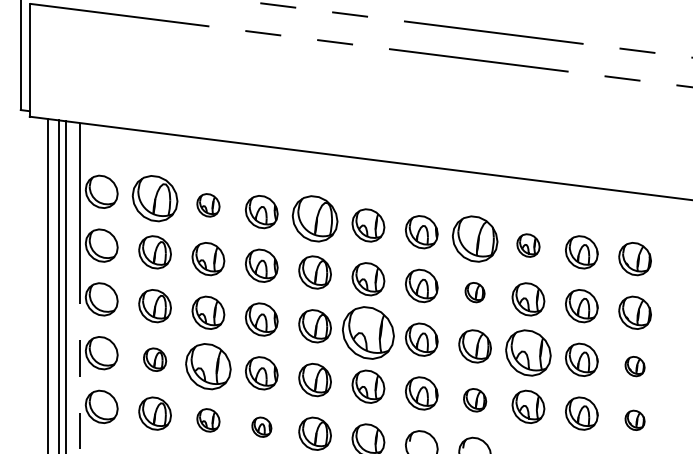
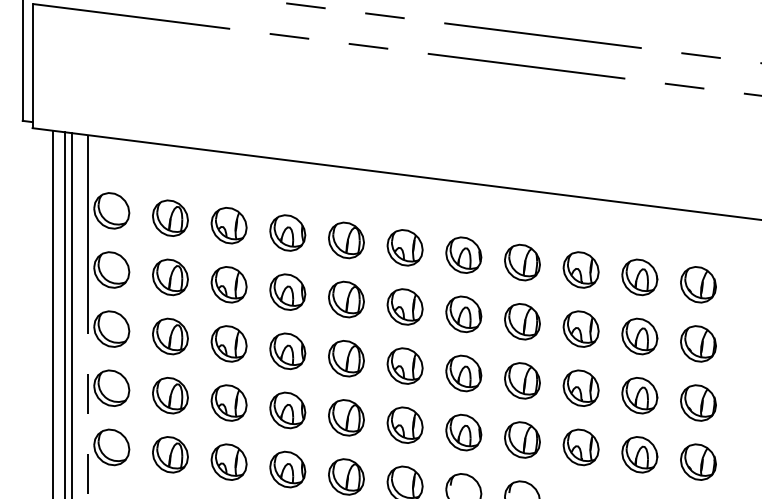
part: (154, 198) -> (169, 218), size x0.71
part: (208, 205) -> (229, 225), size x1.43
part: (314, 218) -> (345, 240), size x0.71
part: (474, 238) -> (521, 262), size x0.71
part: (528, 245) -> (581, 269), size x1.43
part: (474, 292) -> (521, 321), size x1.67
part: (368, 332) -> (405, 365), size x0.62
part: (528, 353) -> (581, 388), size x0.71
part: (154, 359) -> (169, 395), size x1.43
part: (208, 366) -> (229, 402), size x0.71
part: (634, 366) -> (697, 402), size x1.67
part: (474, 400) -> (521, 440), size x1.43
part: (208, 420) -> (229, 462), size x1.43
part: (634, 420) -> (697, 462), size x1.67
part: (261, 427) -> (287, 470), size x1.67

